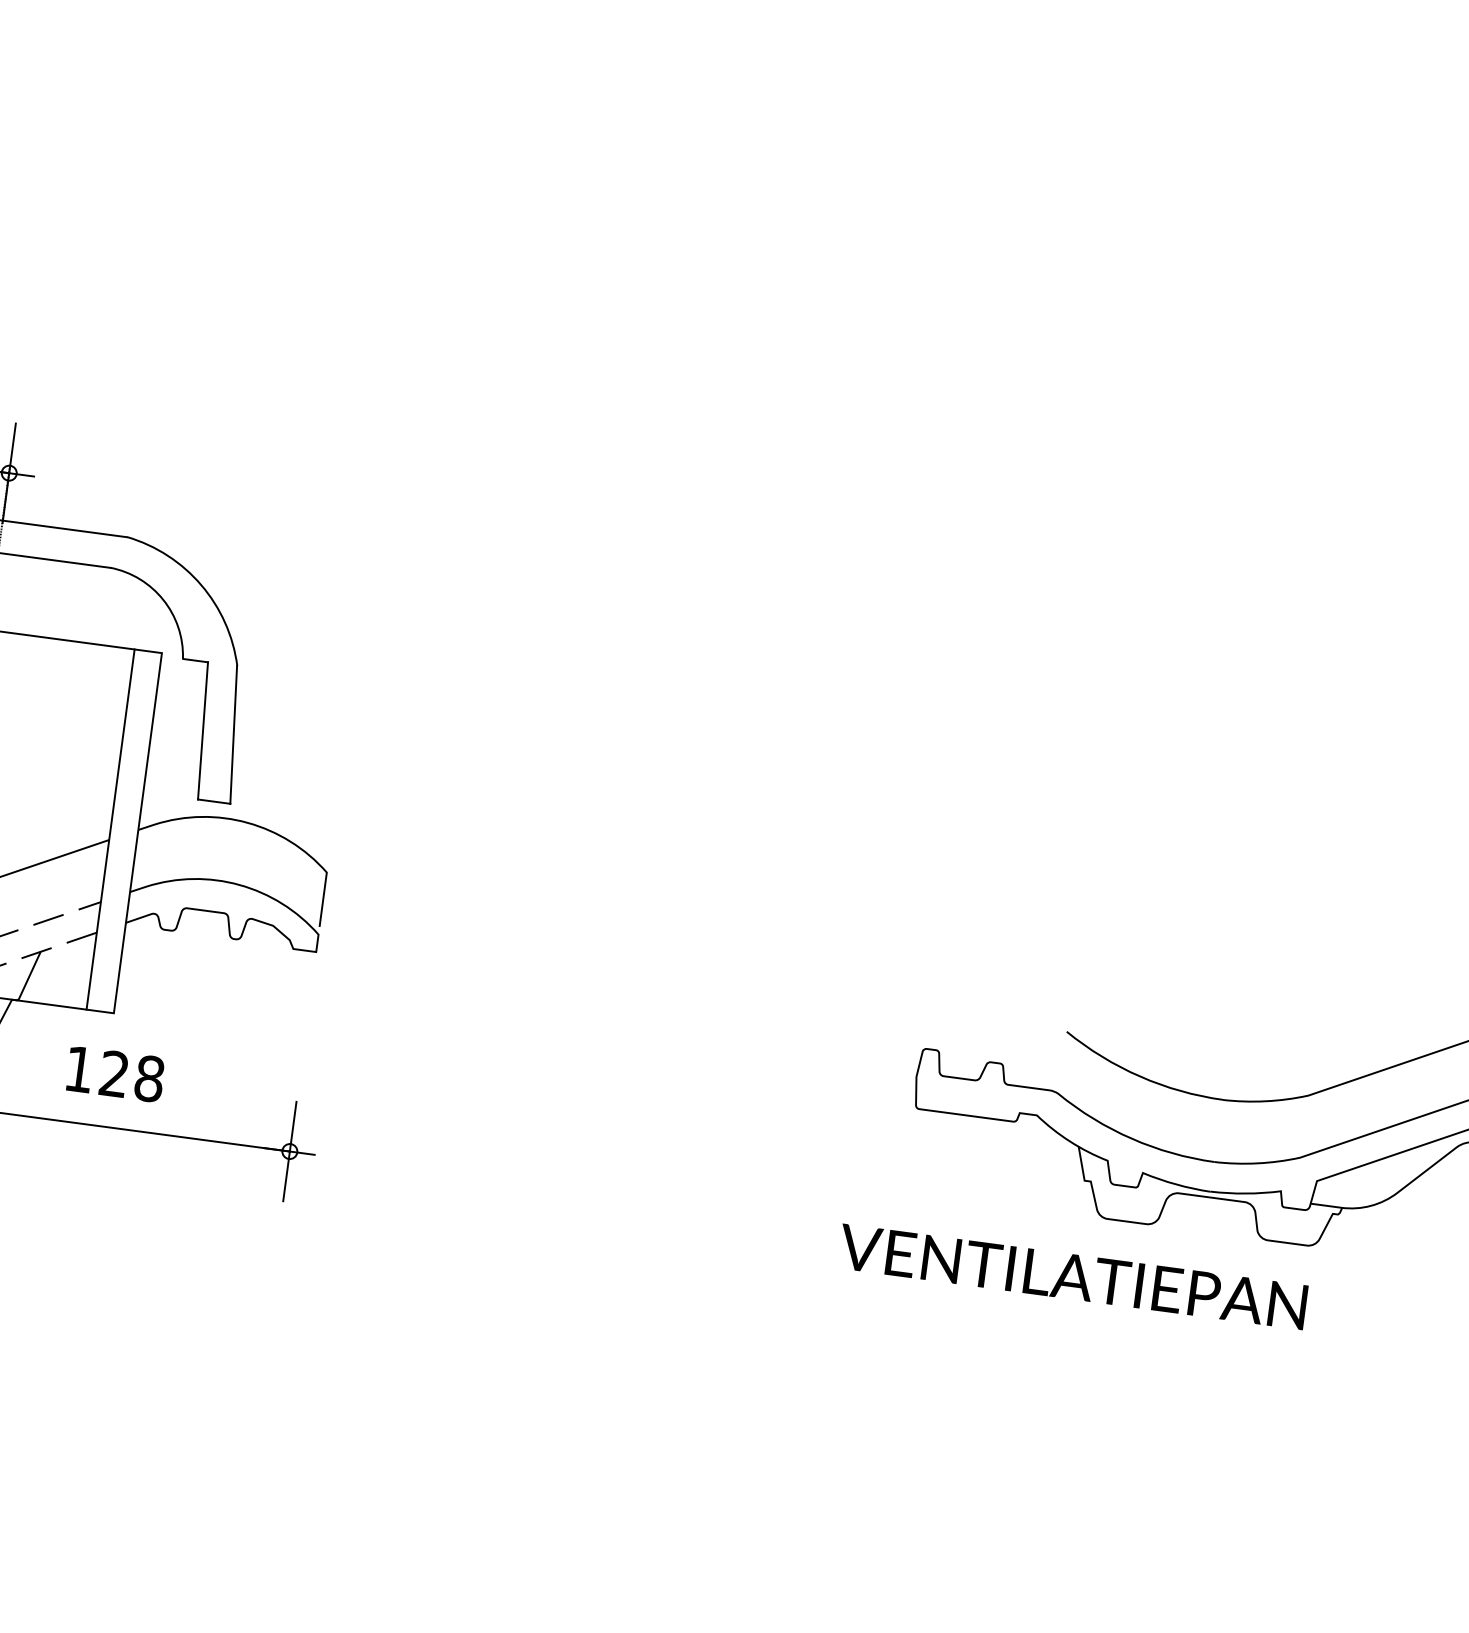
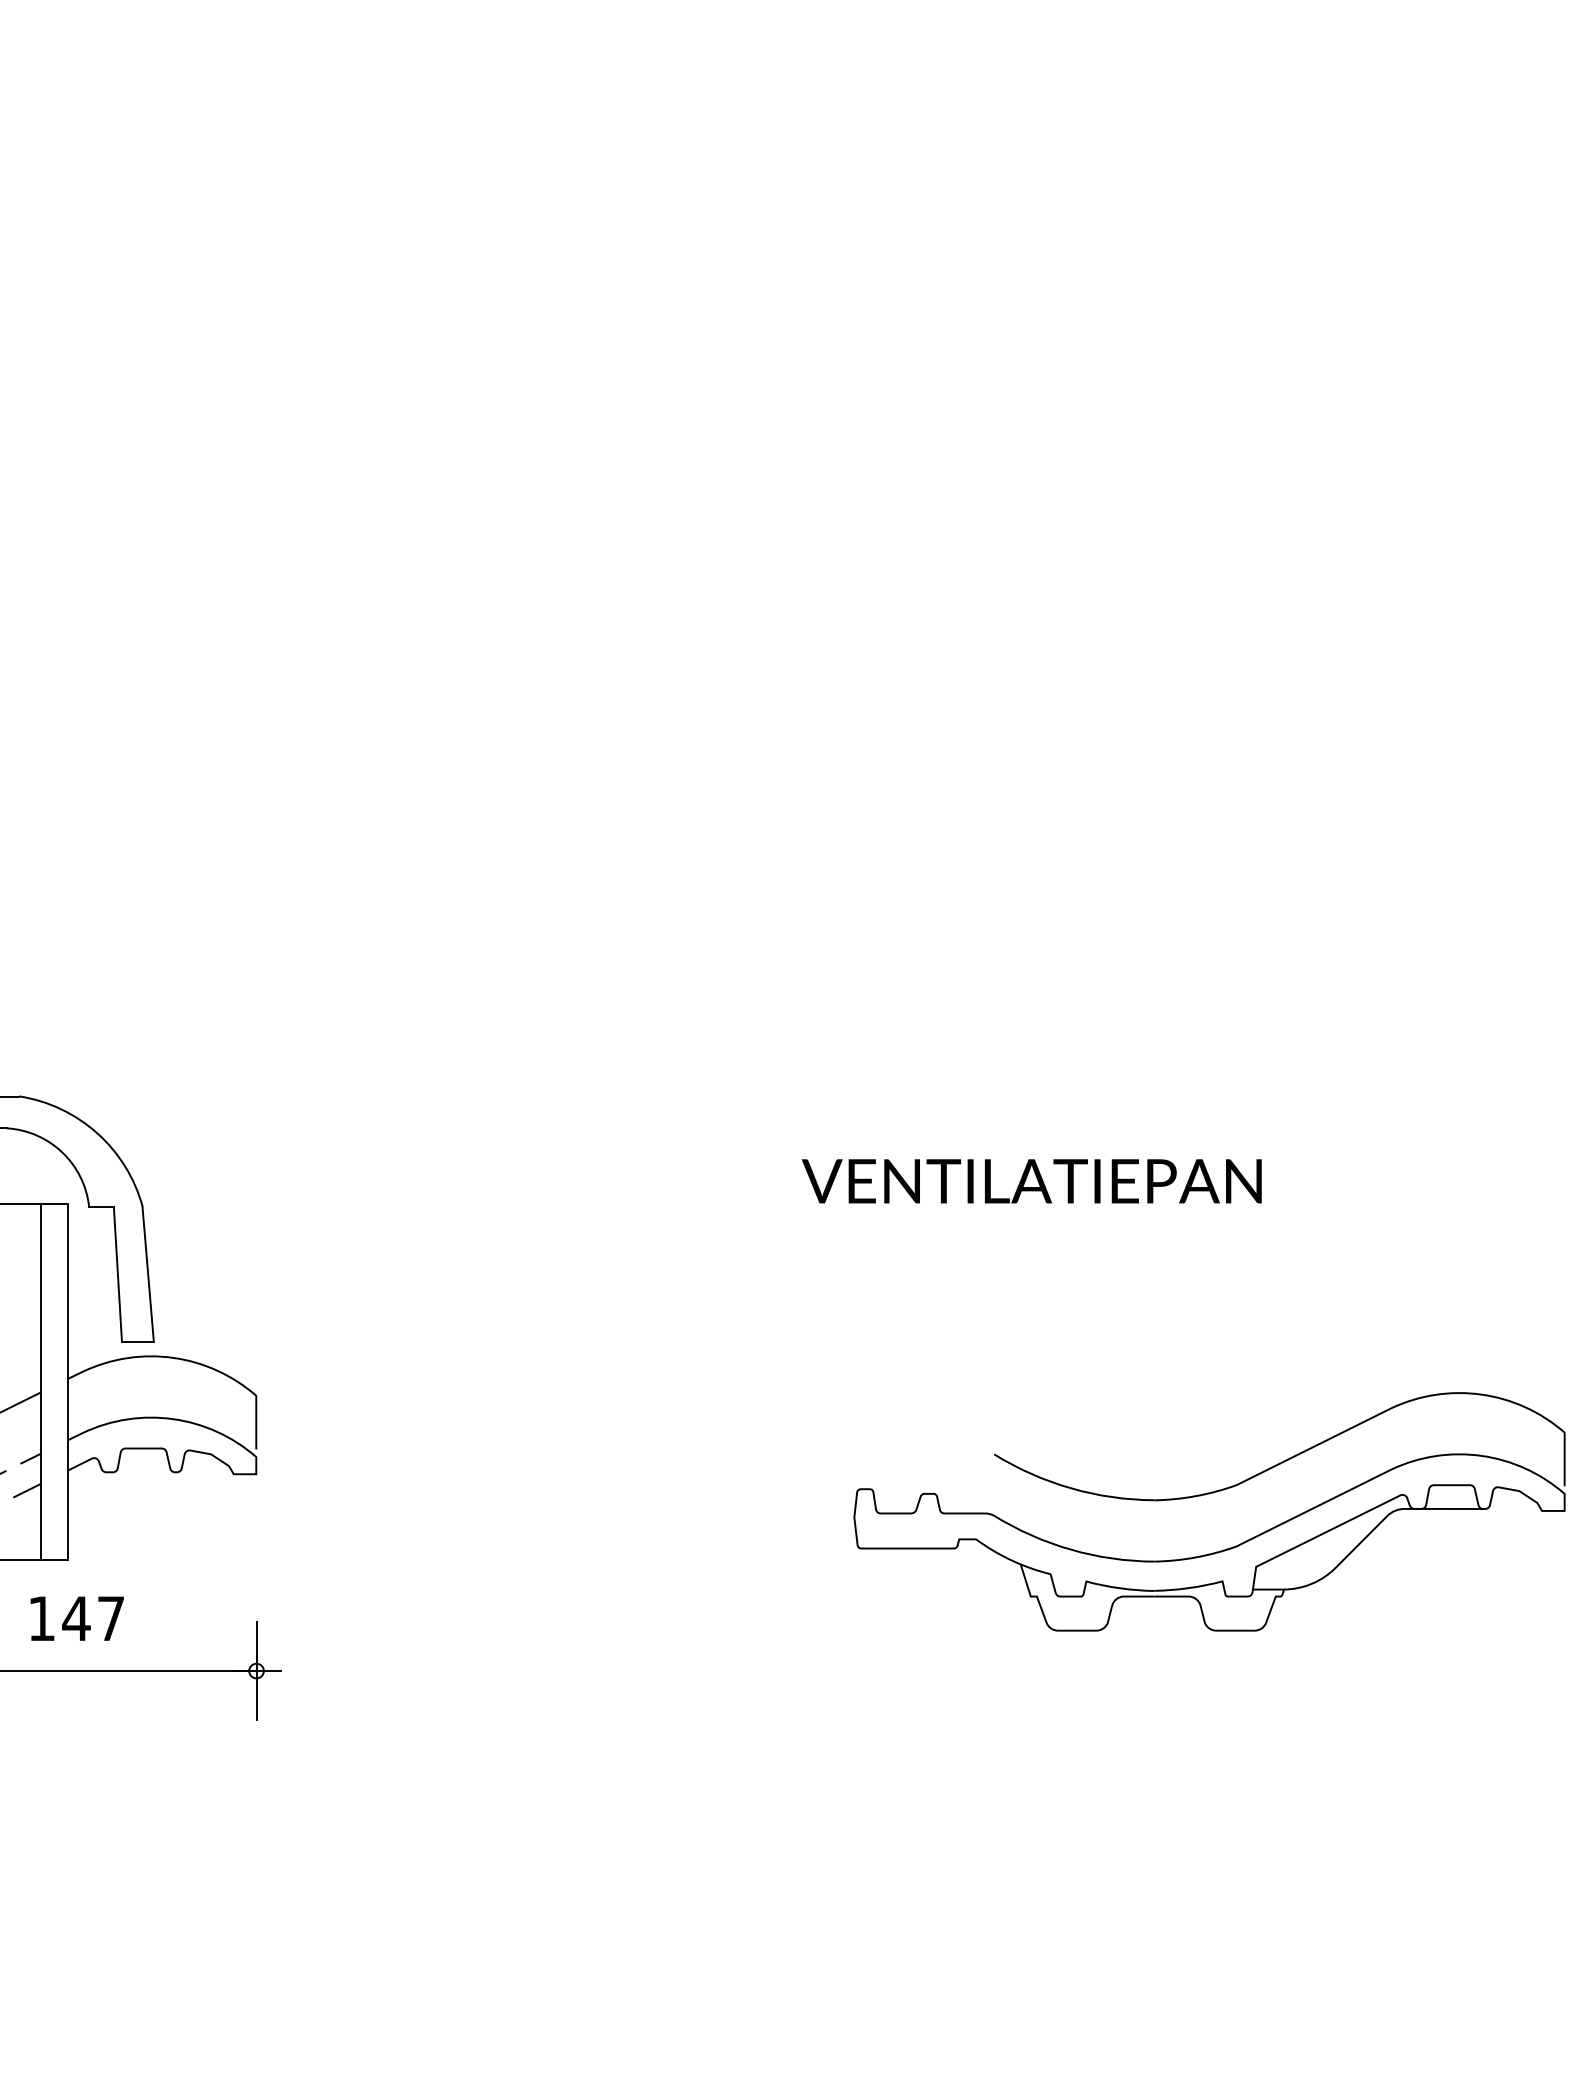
text: (131, 1076) -> (93, 1618), 128 -> 147
text: (1072, 1277) -> (1031, 1181), moved

